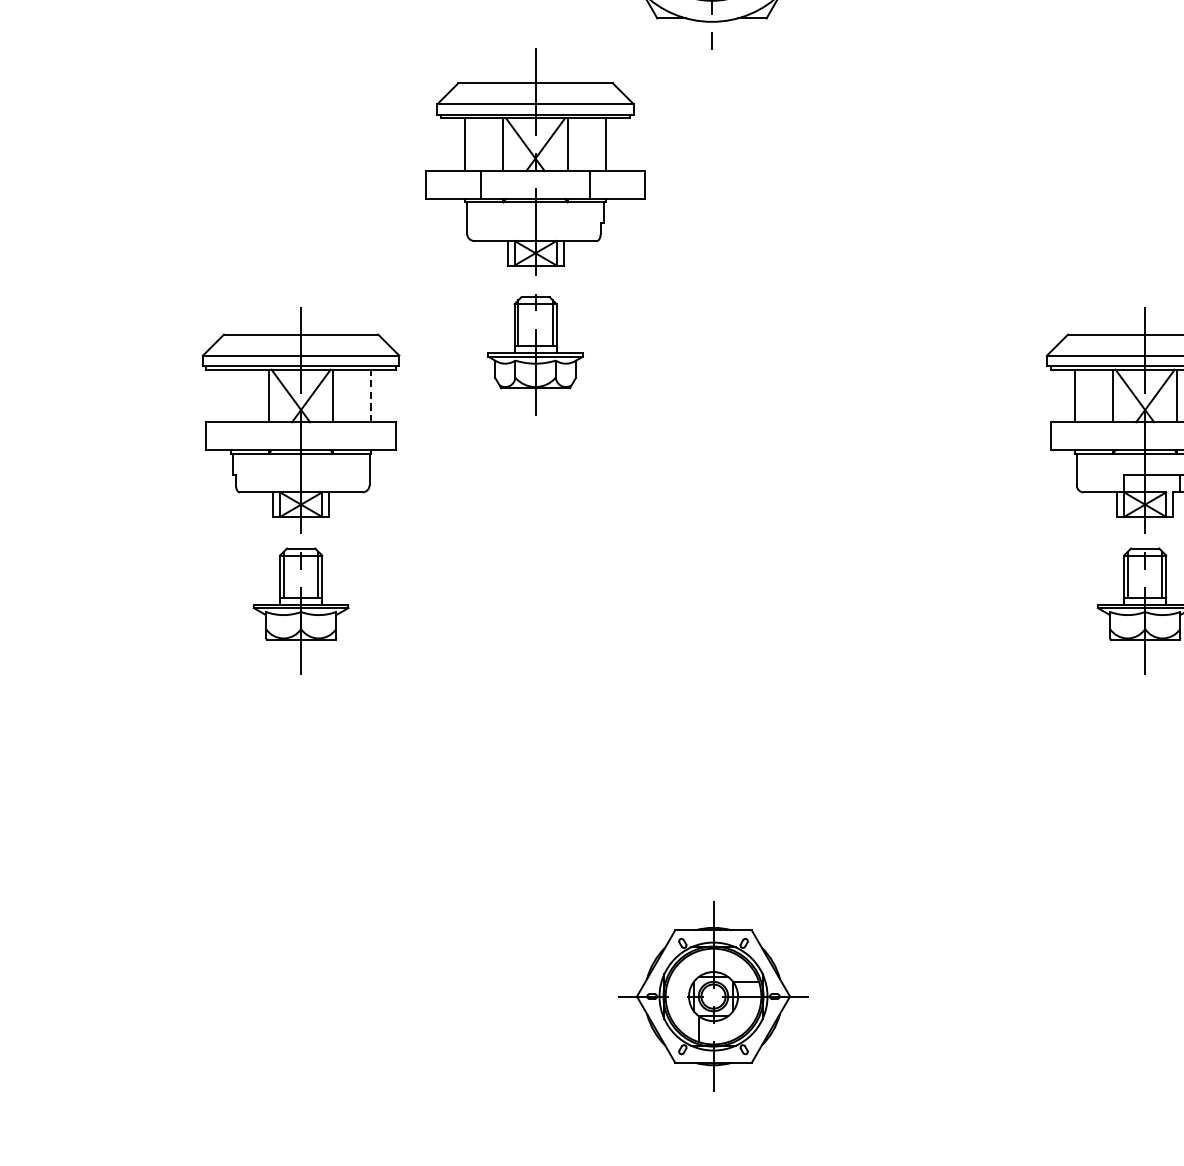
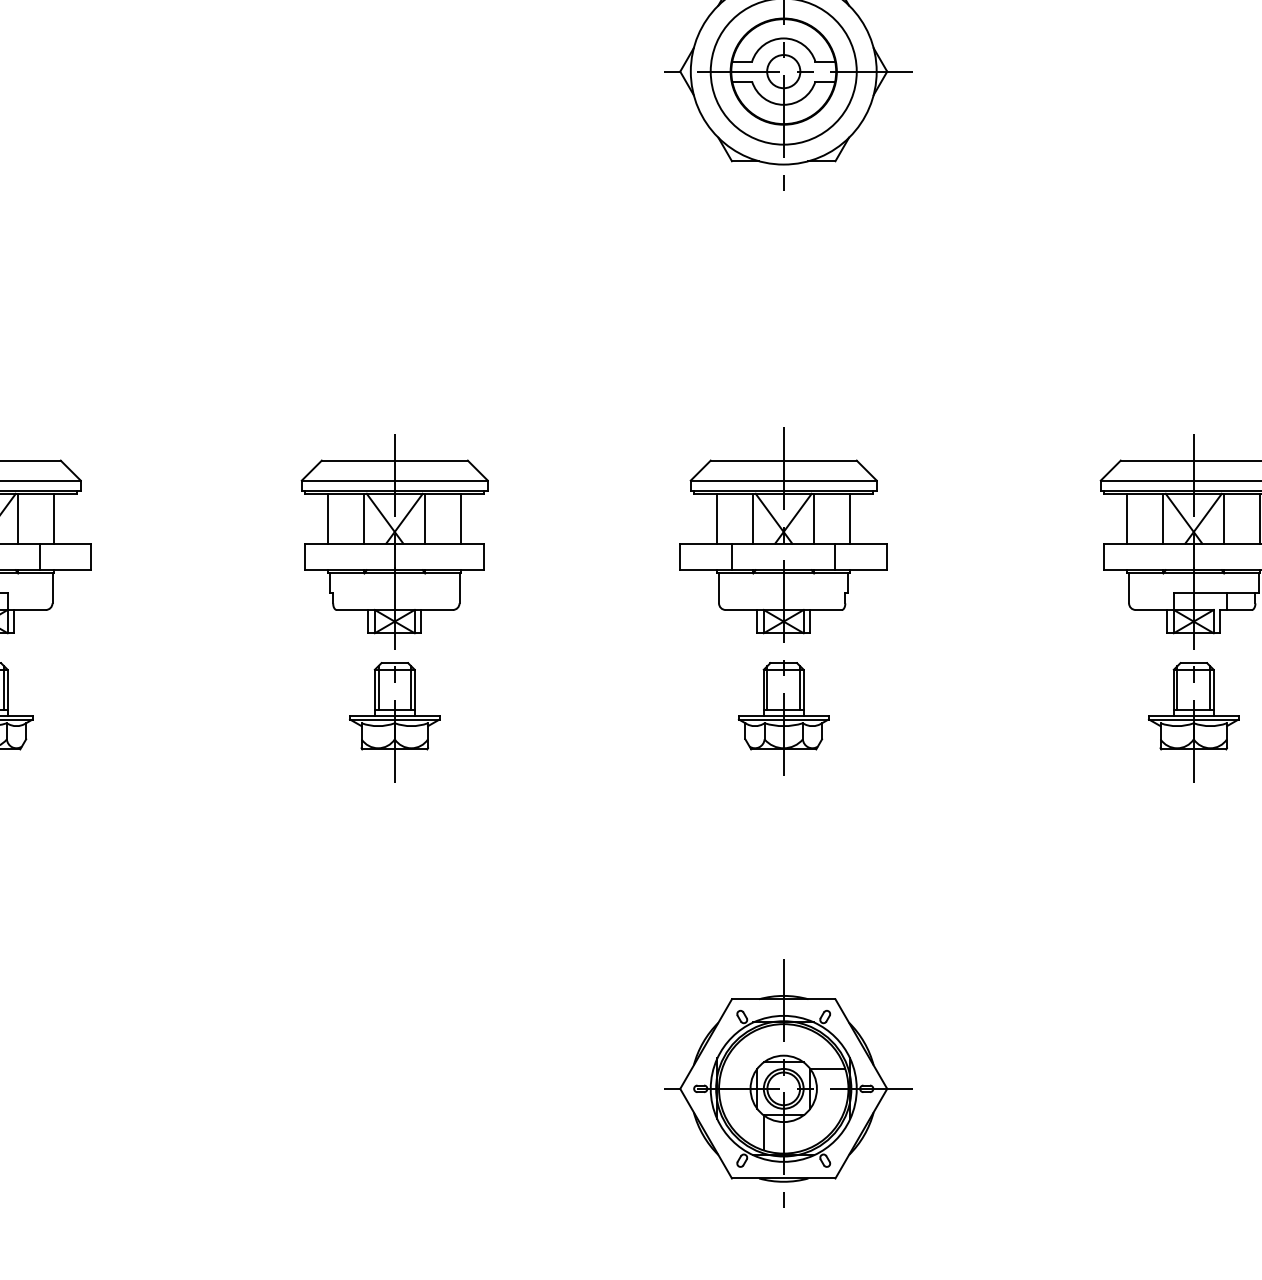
part: (535, 232) -> (783, 601), moved
line: (231, 395) -> (328, 518), added
line: (371, 395) -> (461, 518), dashed -> solid
part: (717, 992) -> (788, 1083), size x1.43

